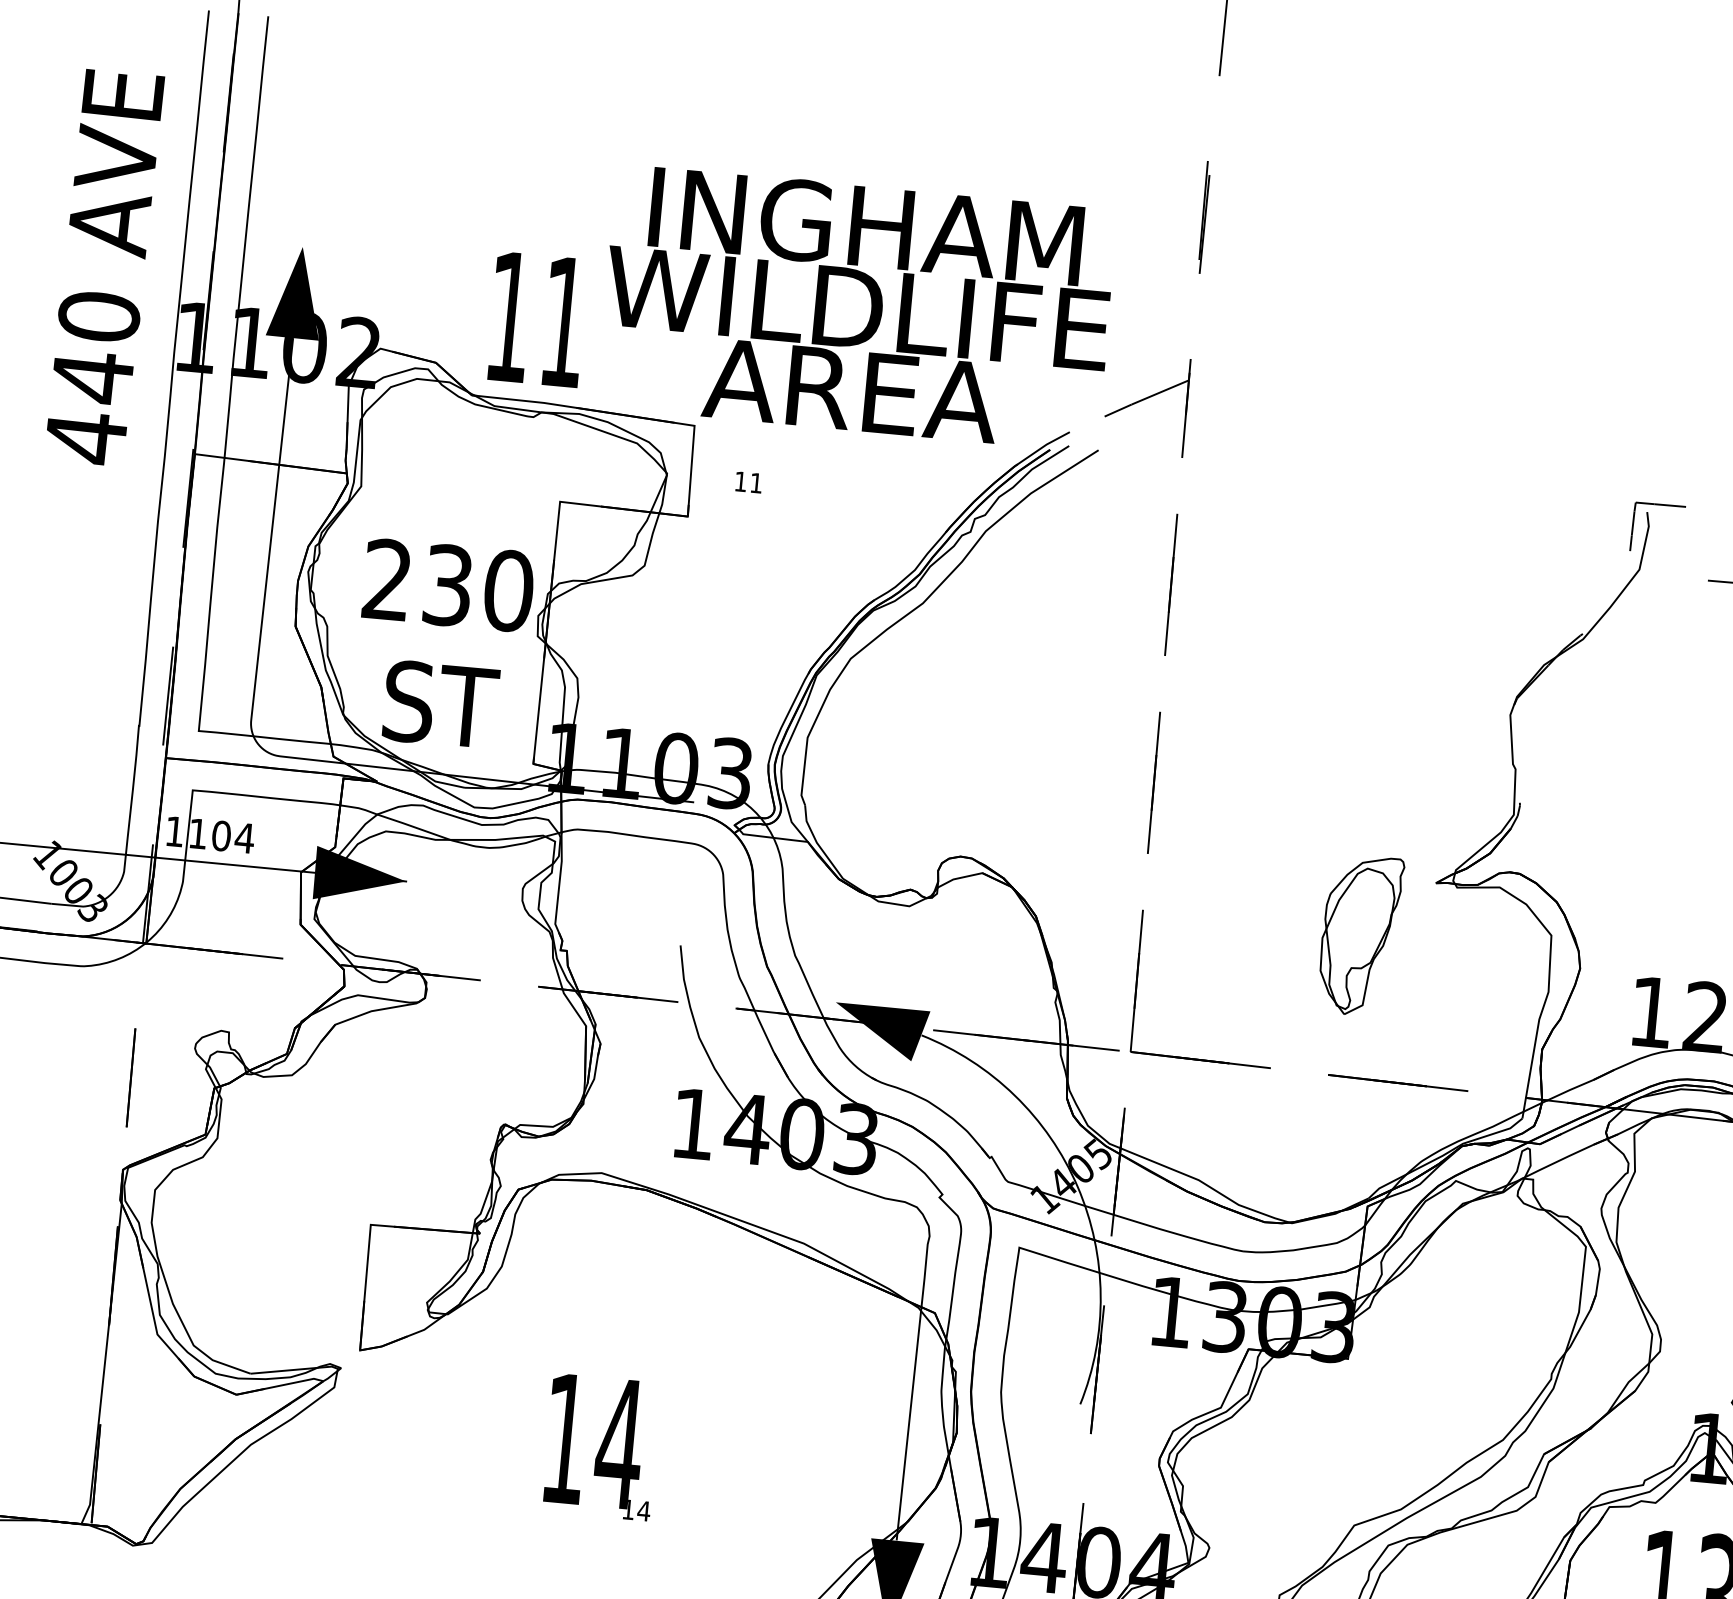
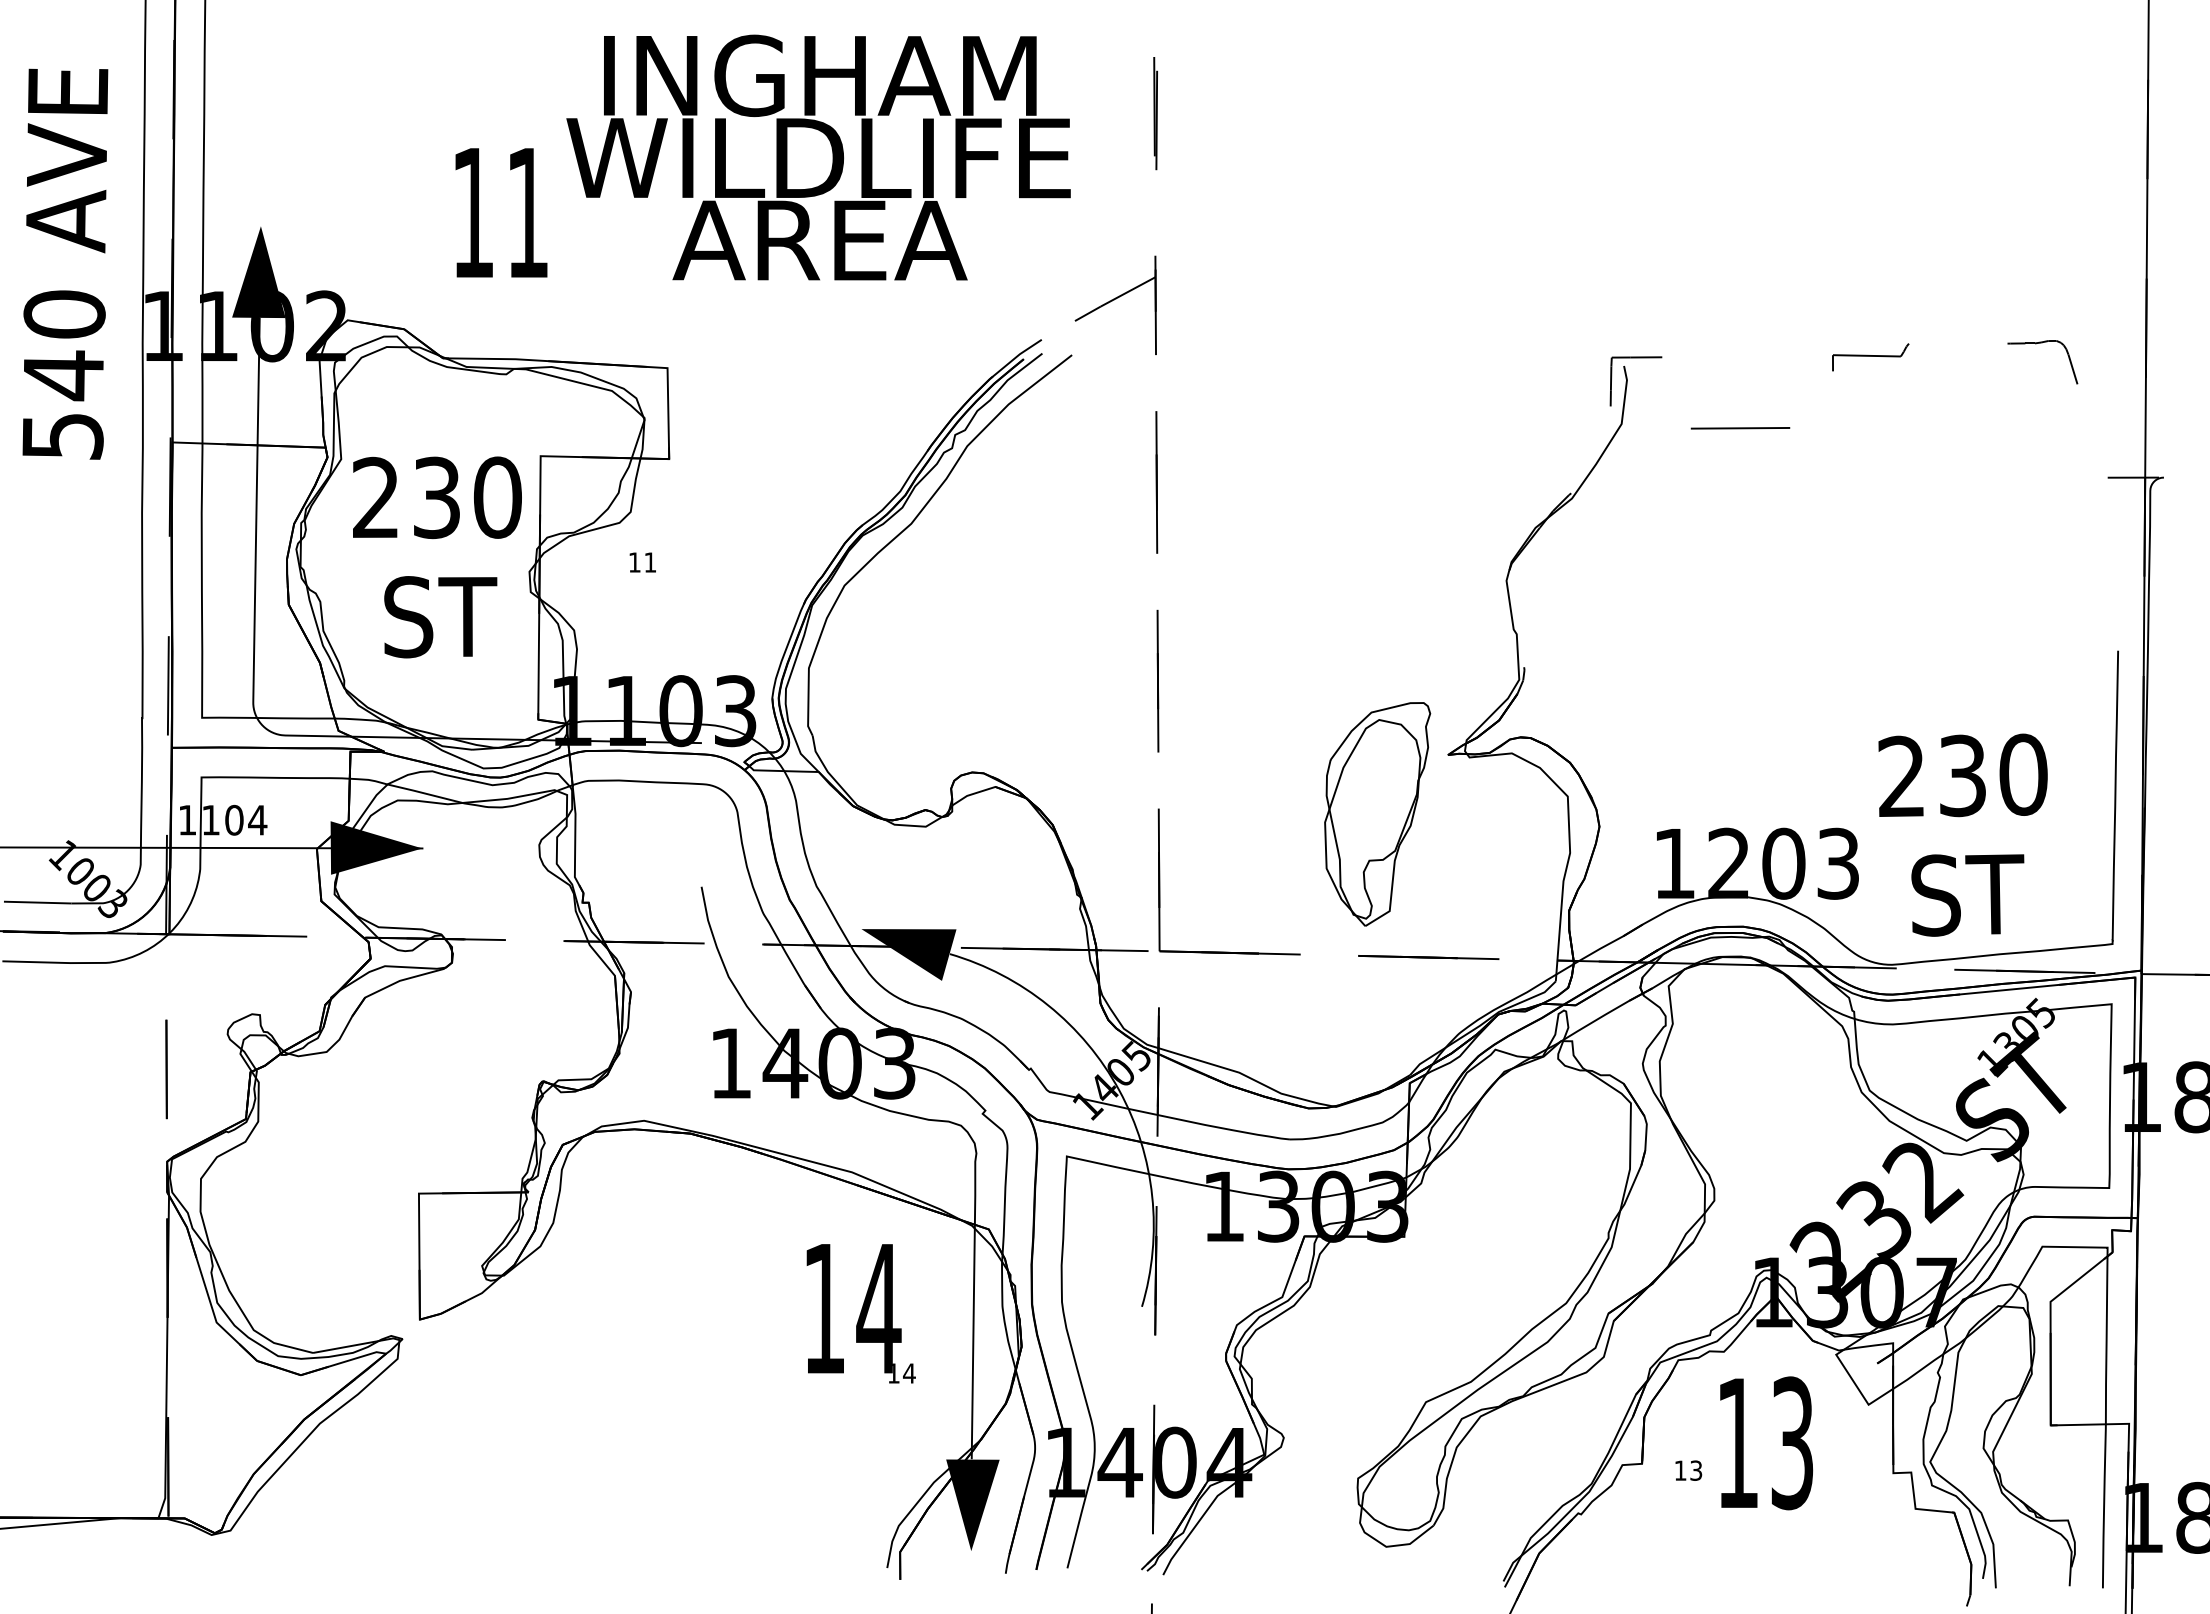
text: (857, 307) -> (818, 157), moved
text: (537, 319) -> (501, 212), moved
text: (85, 438) -> (62, 436), 440 -> 540
text: (748, 482) -> (642, 562), moved
text: (443, 644) -> (437, 557), moved
part: (1360, 934) -> (1377, 813), size x1.4
text: (600, 1446) -> (860, 1313), moved

